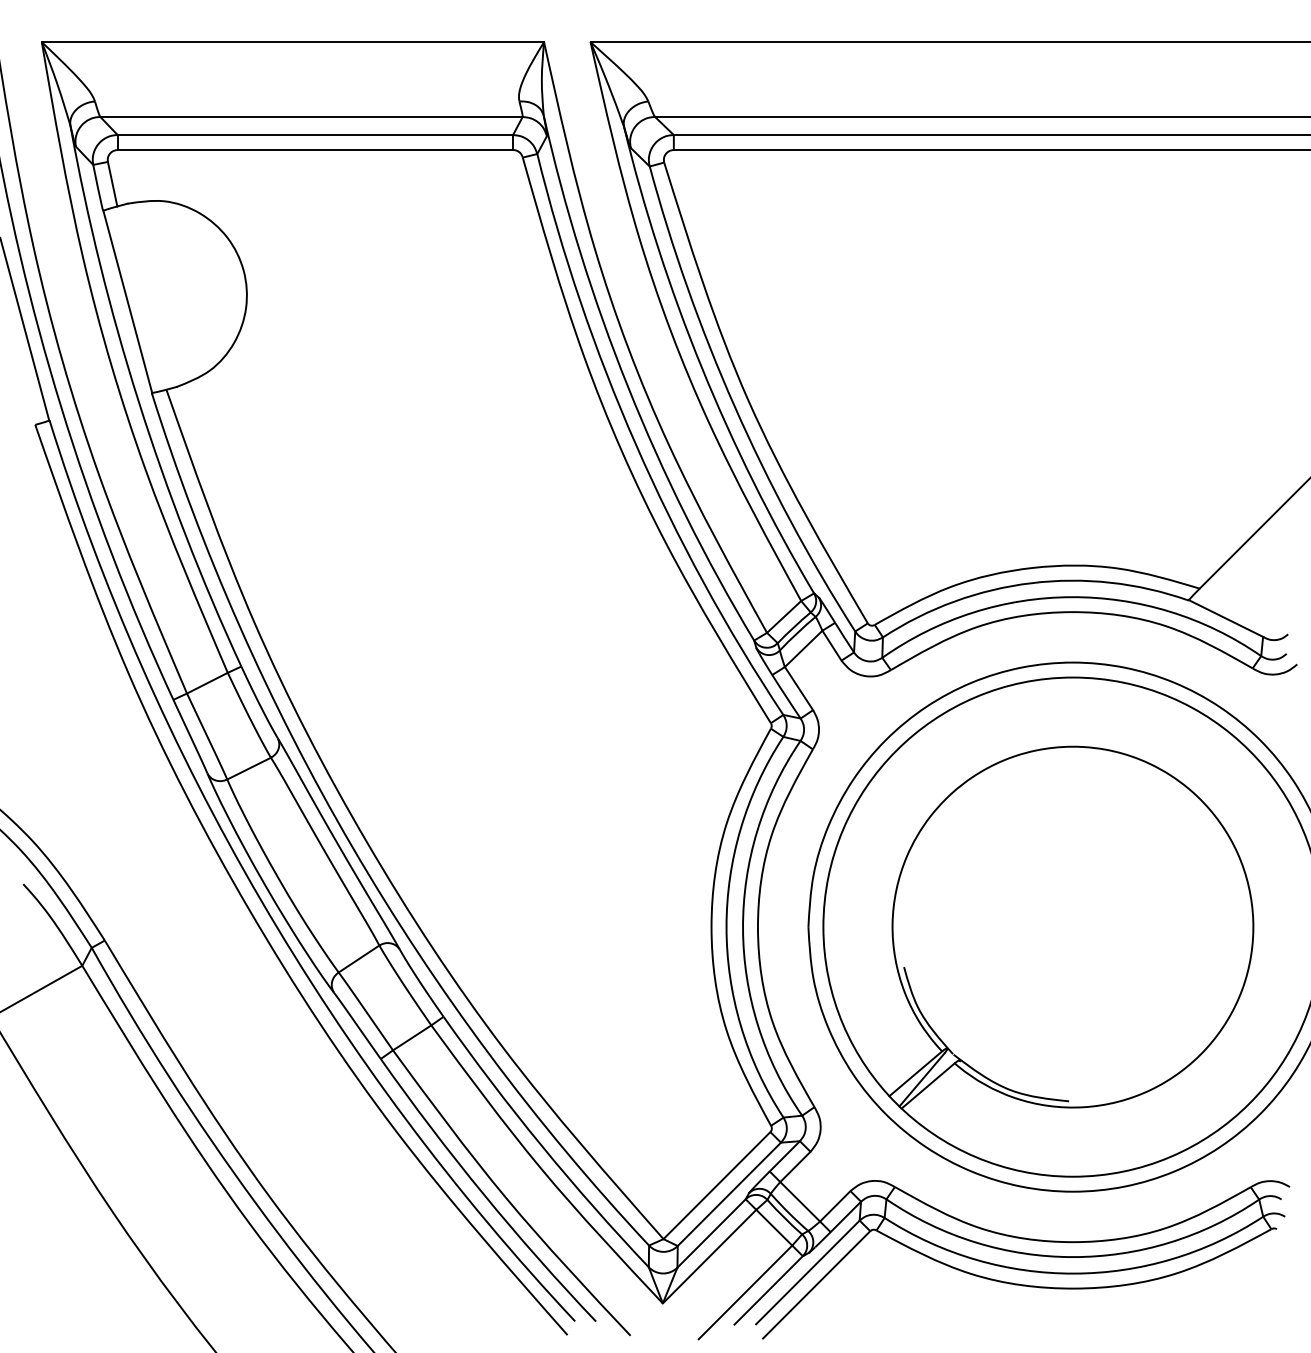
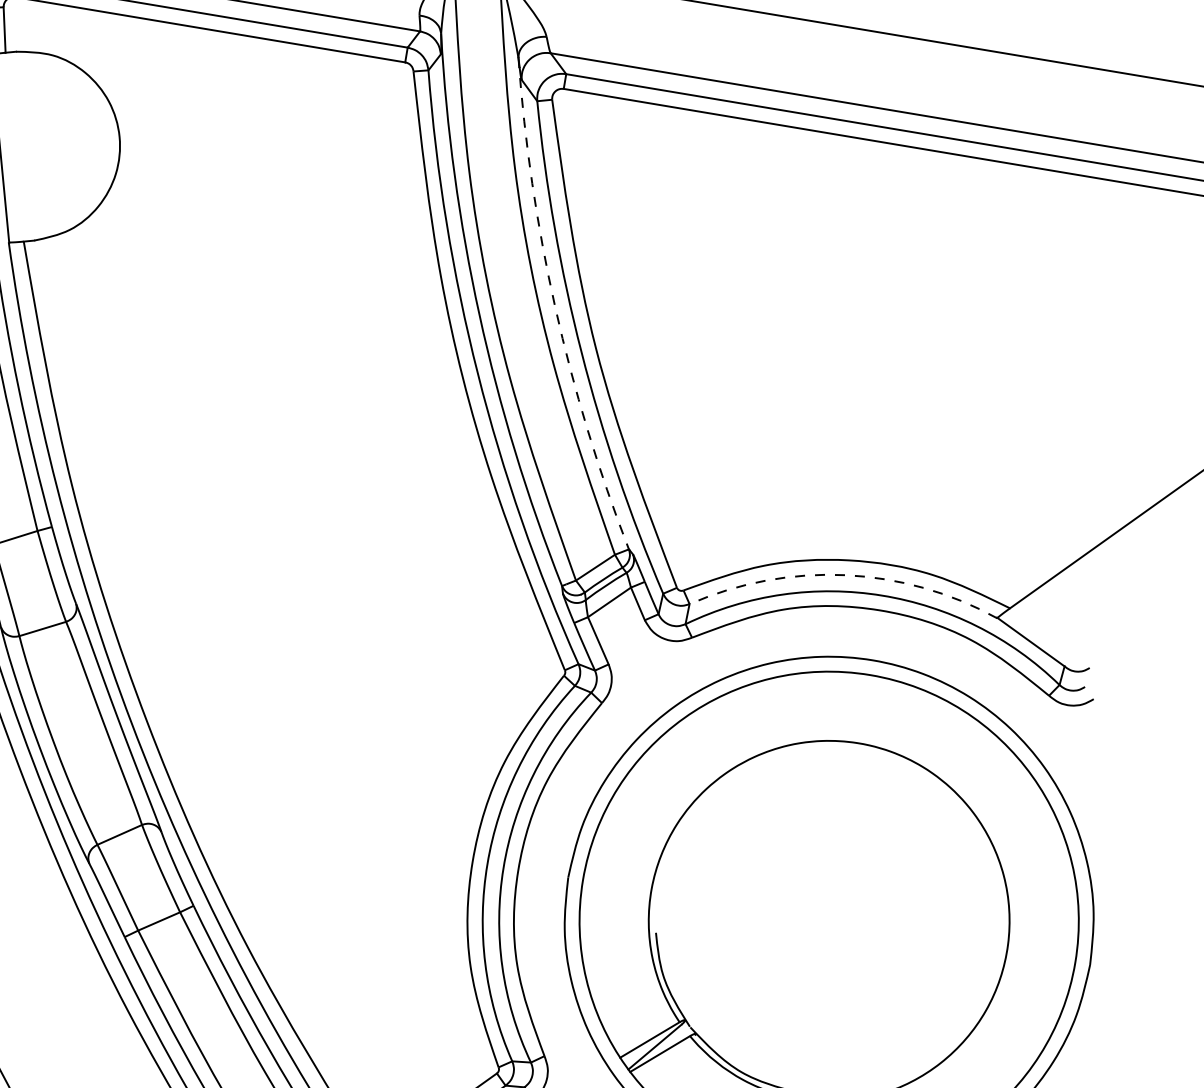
arc: (701, 367) -> (555, 308), solid -> dashed
arc: (1031, 583) -> (844, 575), solid -> dashed

